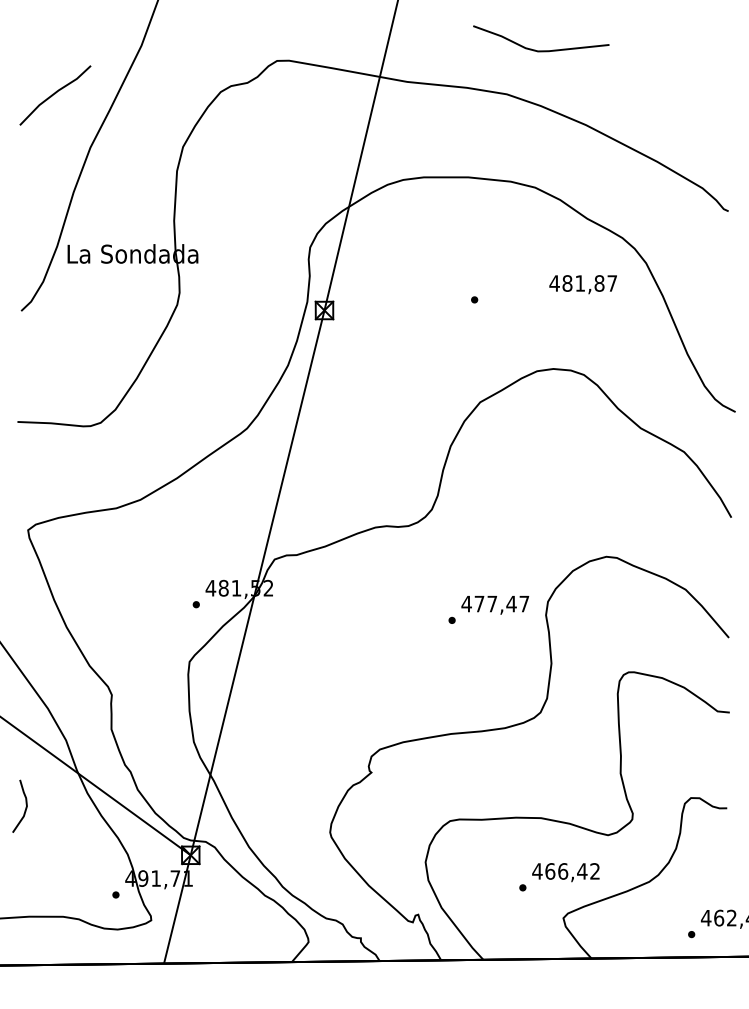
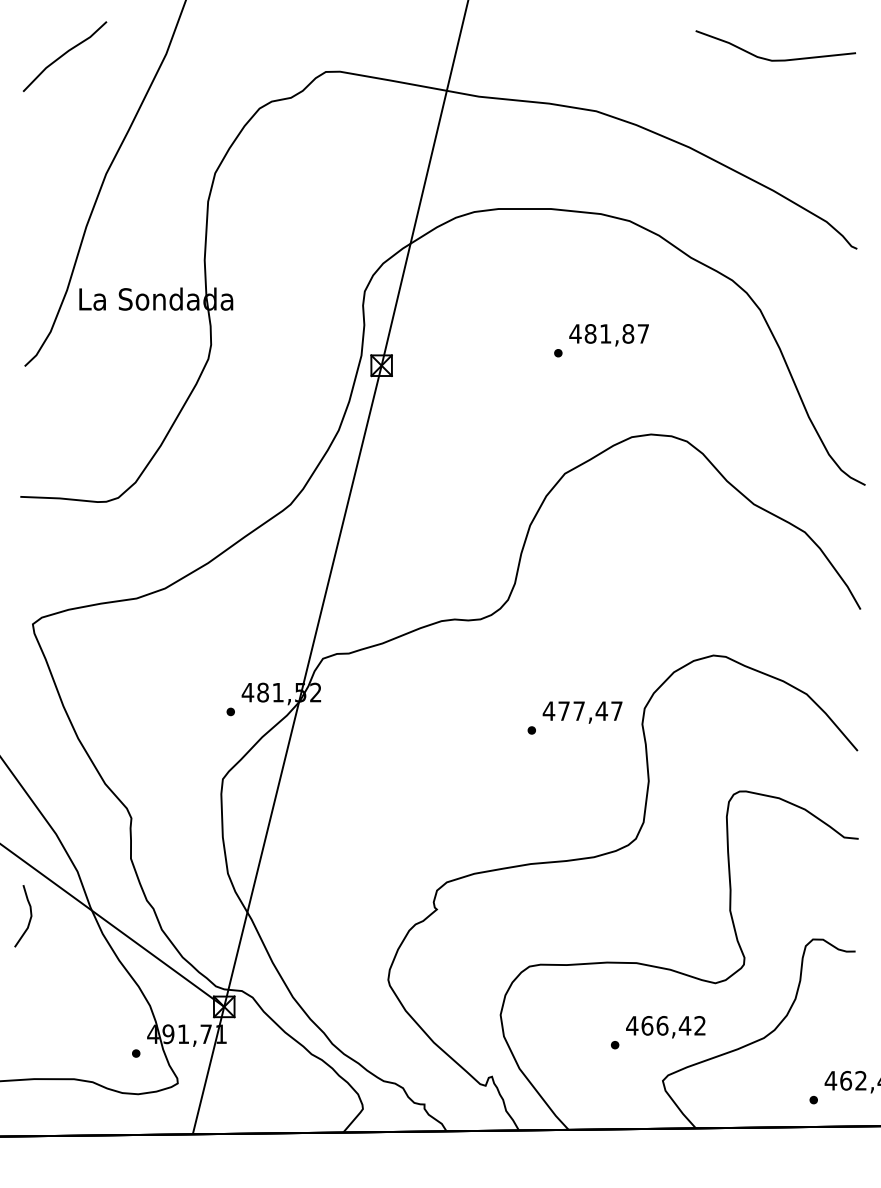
curve: (541, 50) -> (775, 59), moved
line: (55, 94) -> (64, 55), moved
text: (582, 284) -> (608, 335), moved
curve: (25, 808) -> (29, 918), moved

